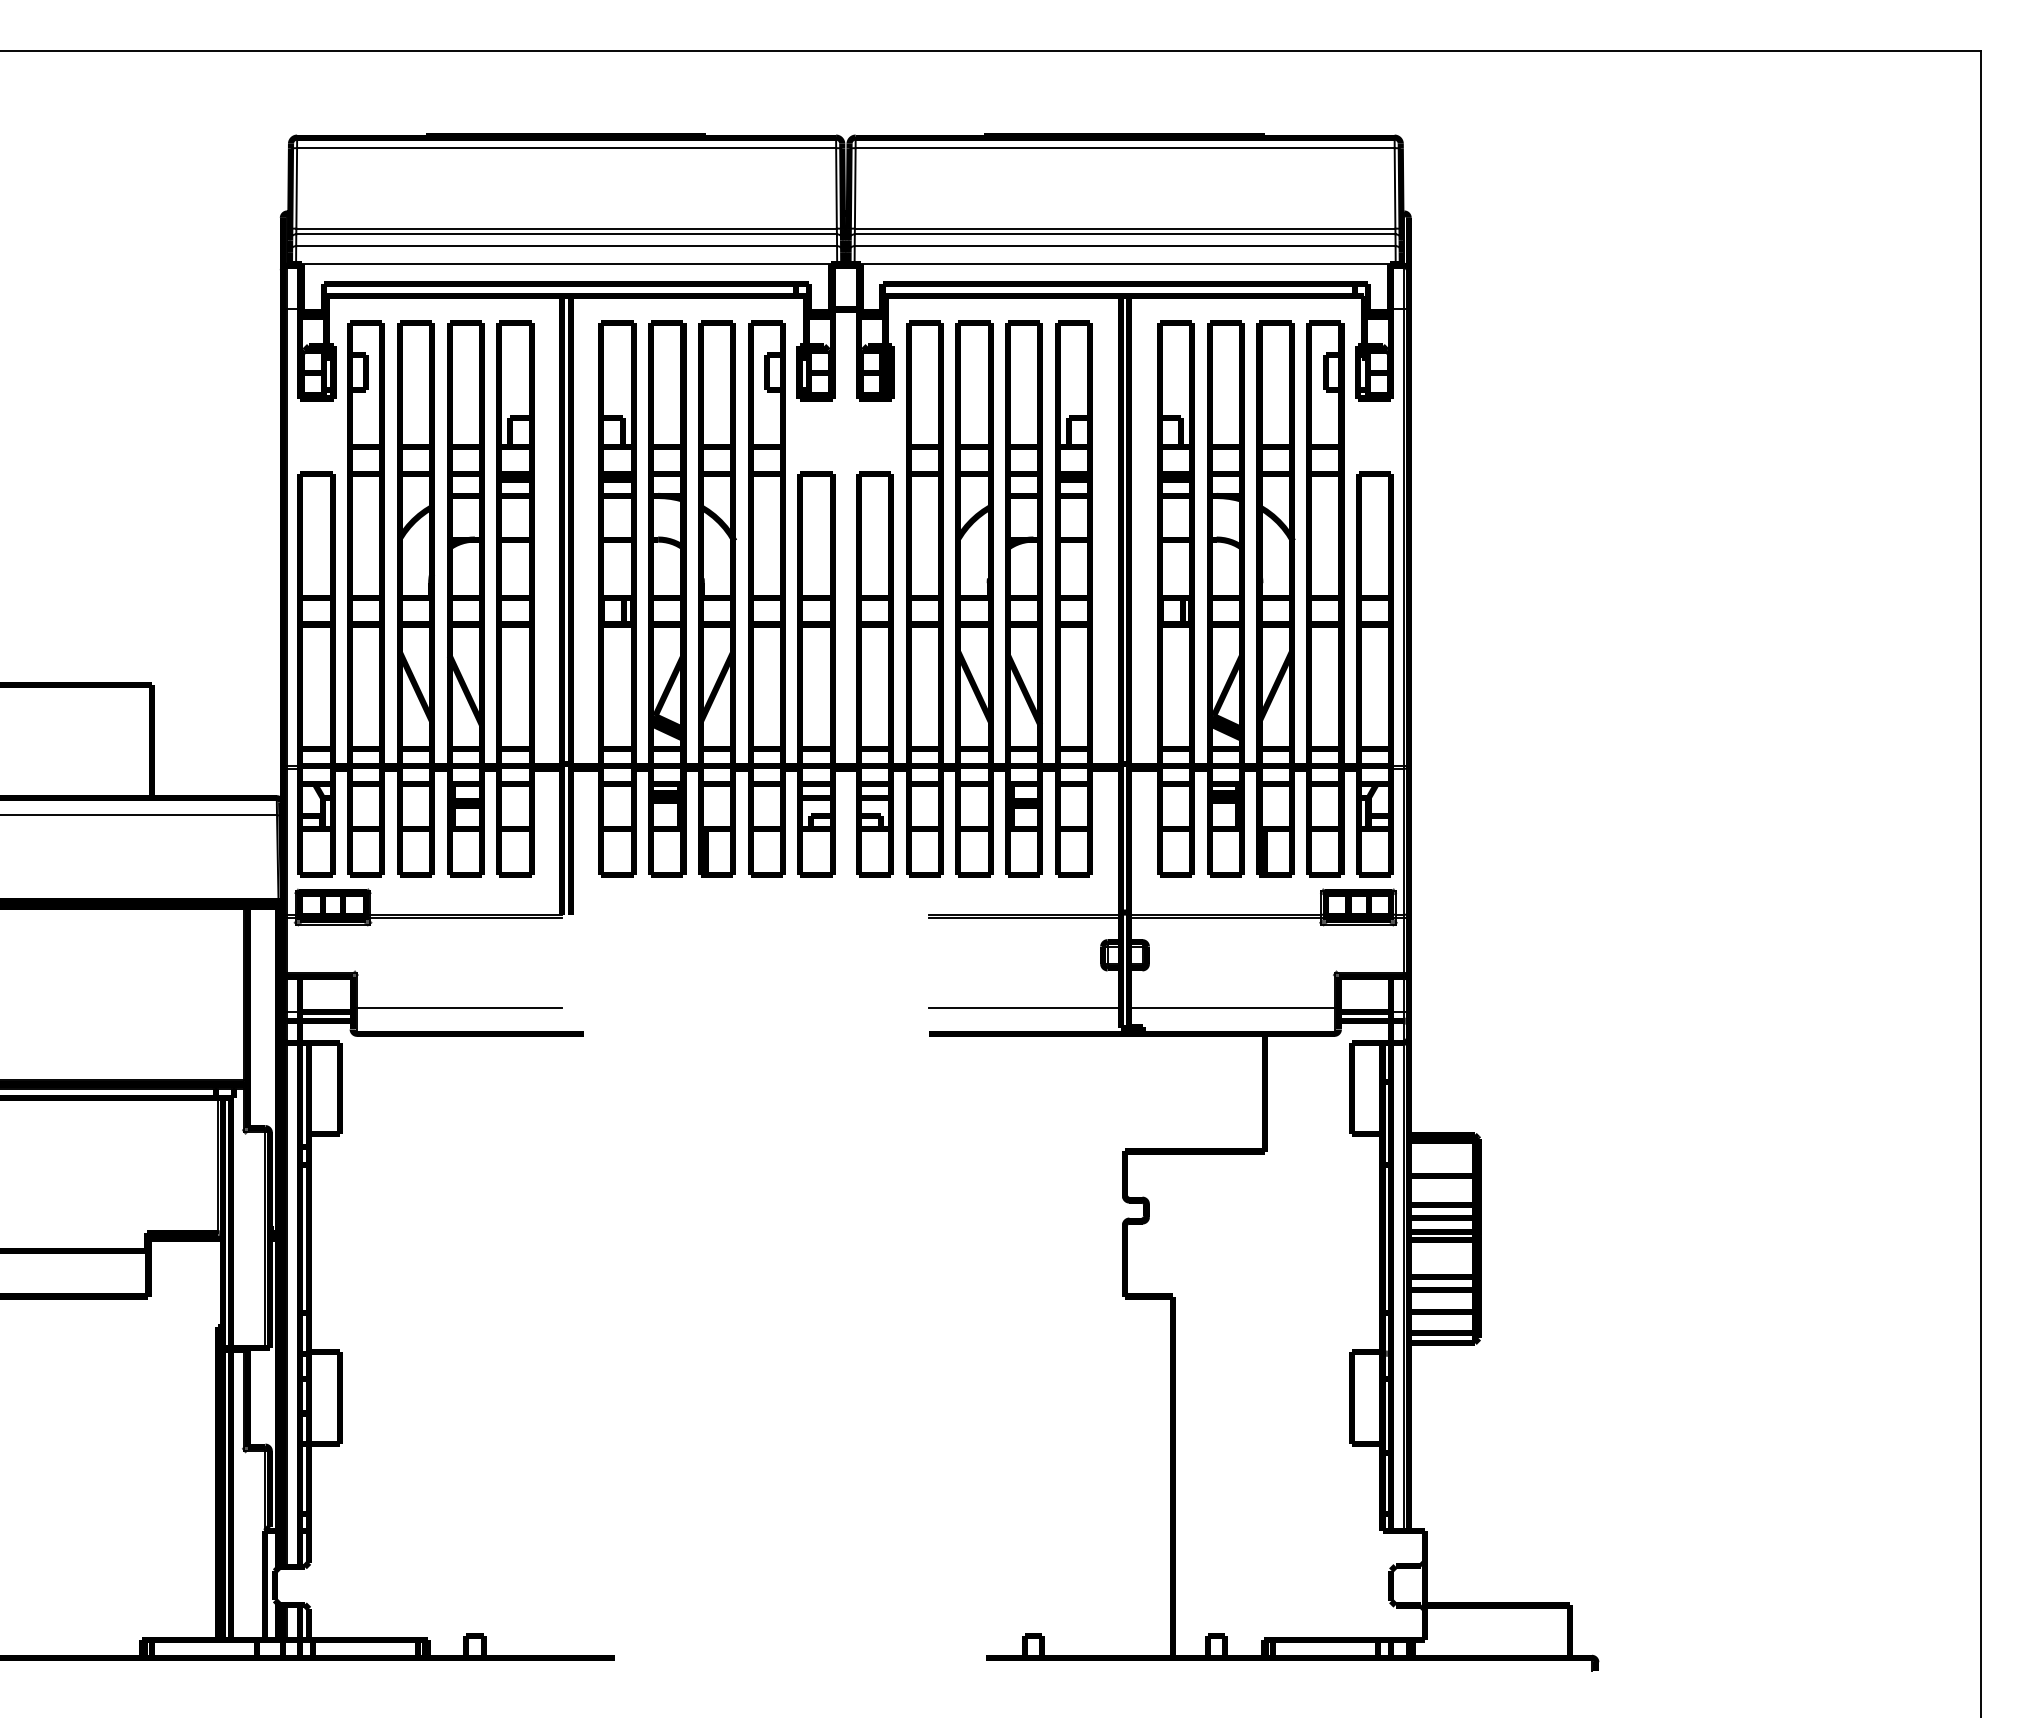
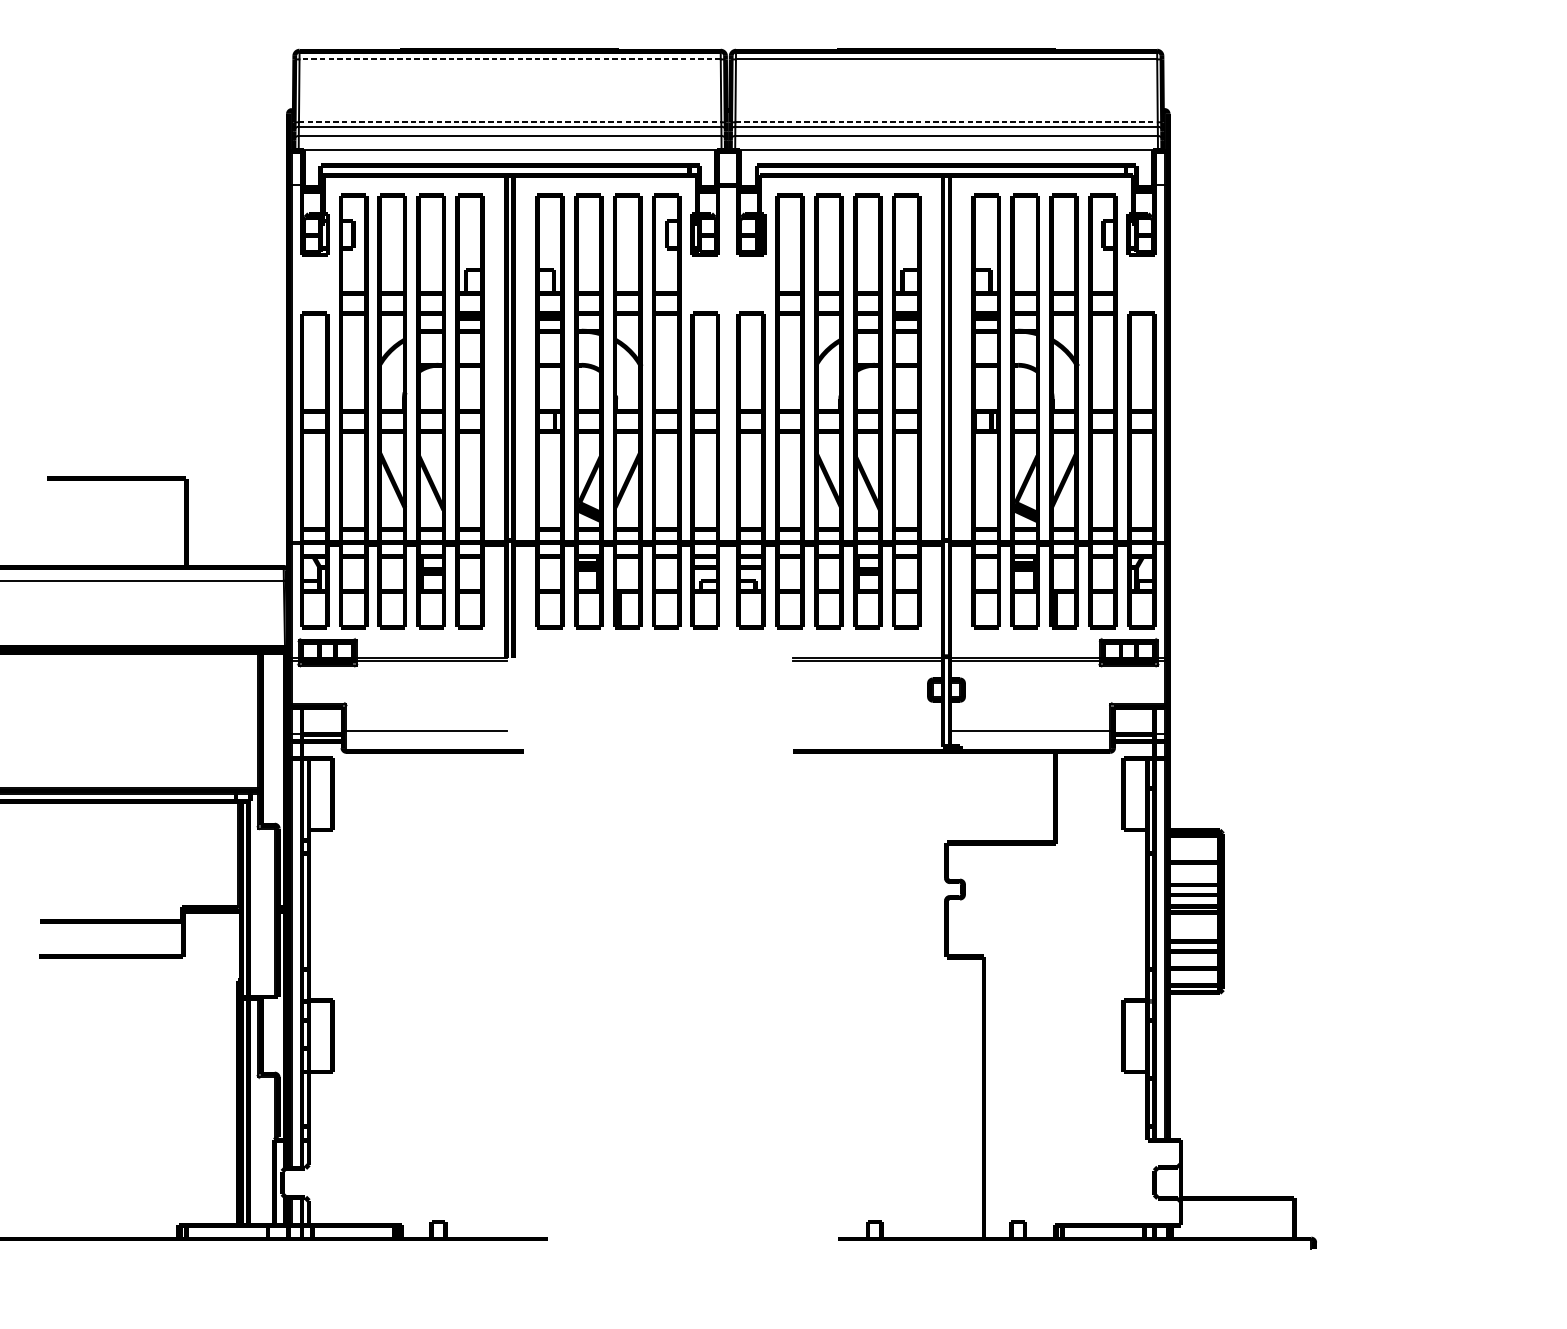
line: (566, 148) -> (510, 59), solid -> dashed
line: (567, 228) -> (510, 122), solid -> dashed
line: (1125, 228) -> (946, 122), solid -> dashed
line: (1024, 1007) -> (867, 730), removed

